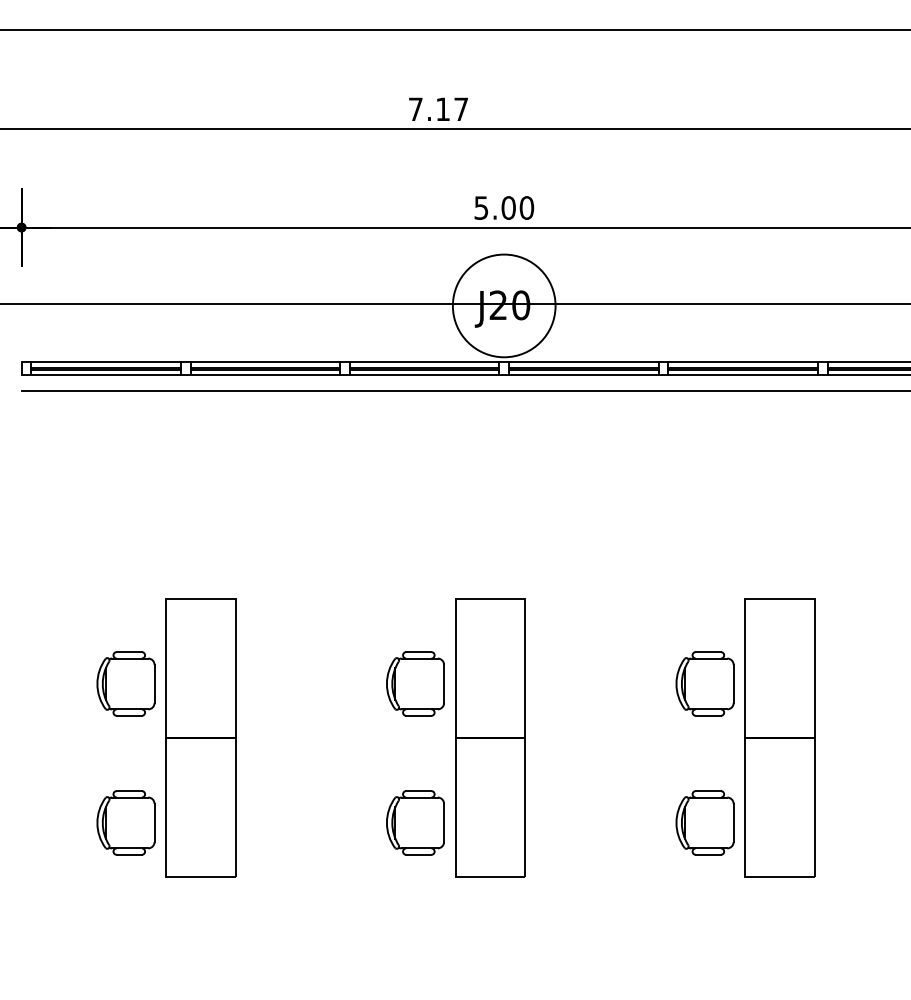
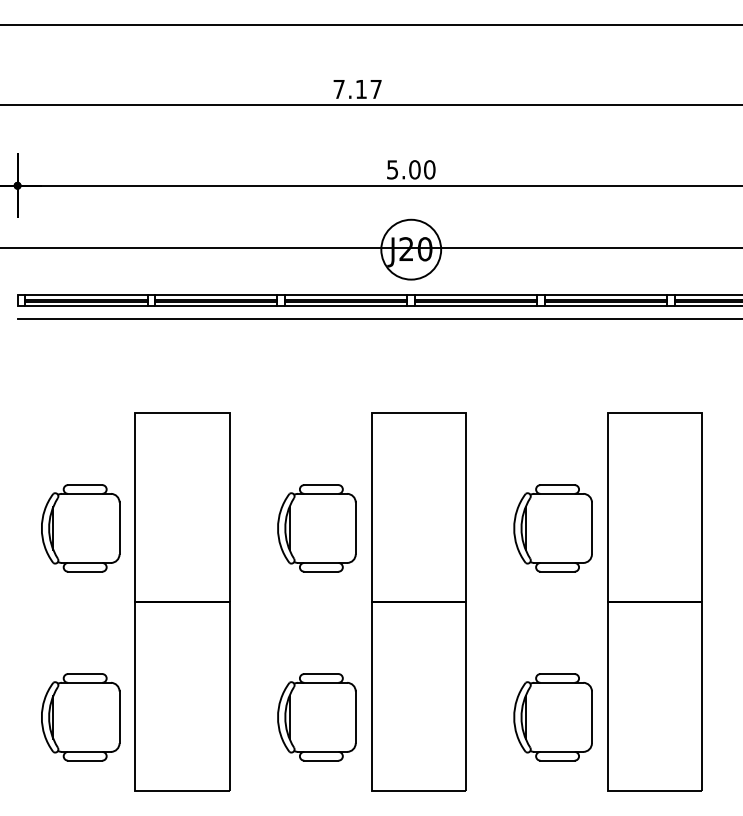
circle: (503, 305) -> (410, 249), size x0.71
part: (166, 738) -> (135, 602), size x1.67
part: (455, 738) -> (371, 602), size x1.67
part: (745, 738) -> (608, 602), size x1.67

